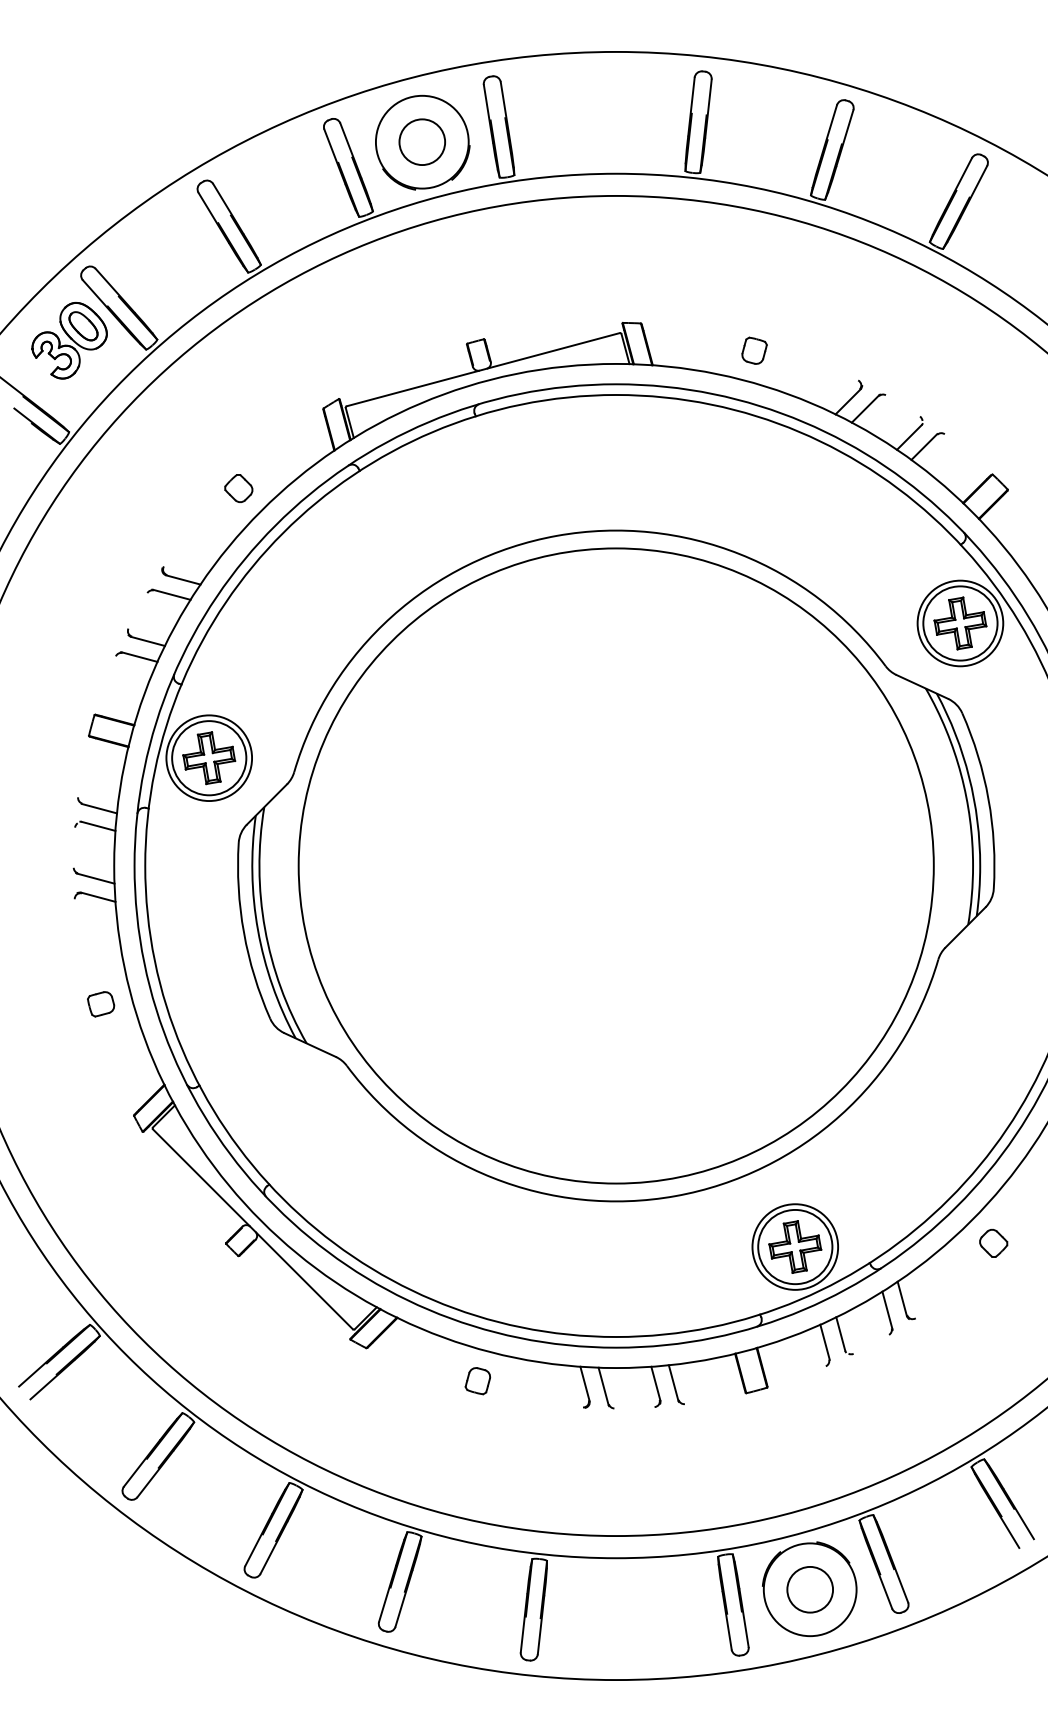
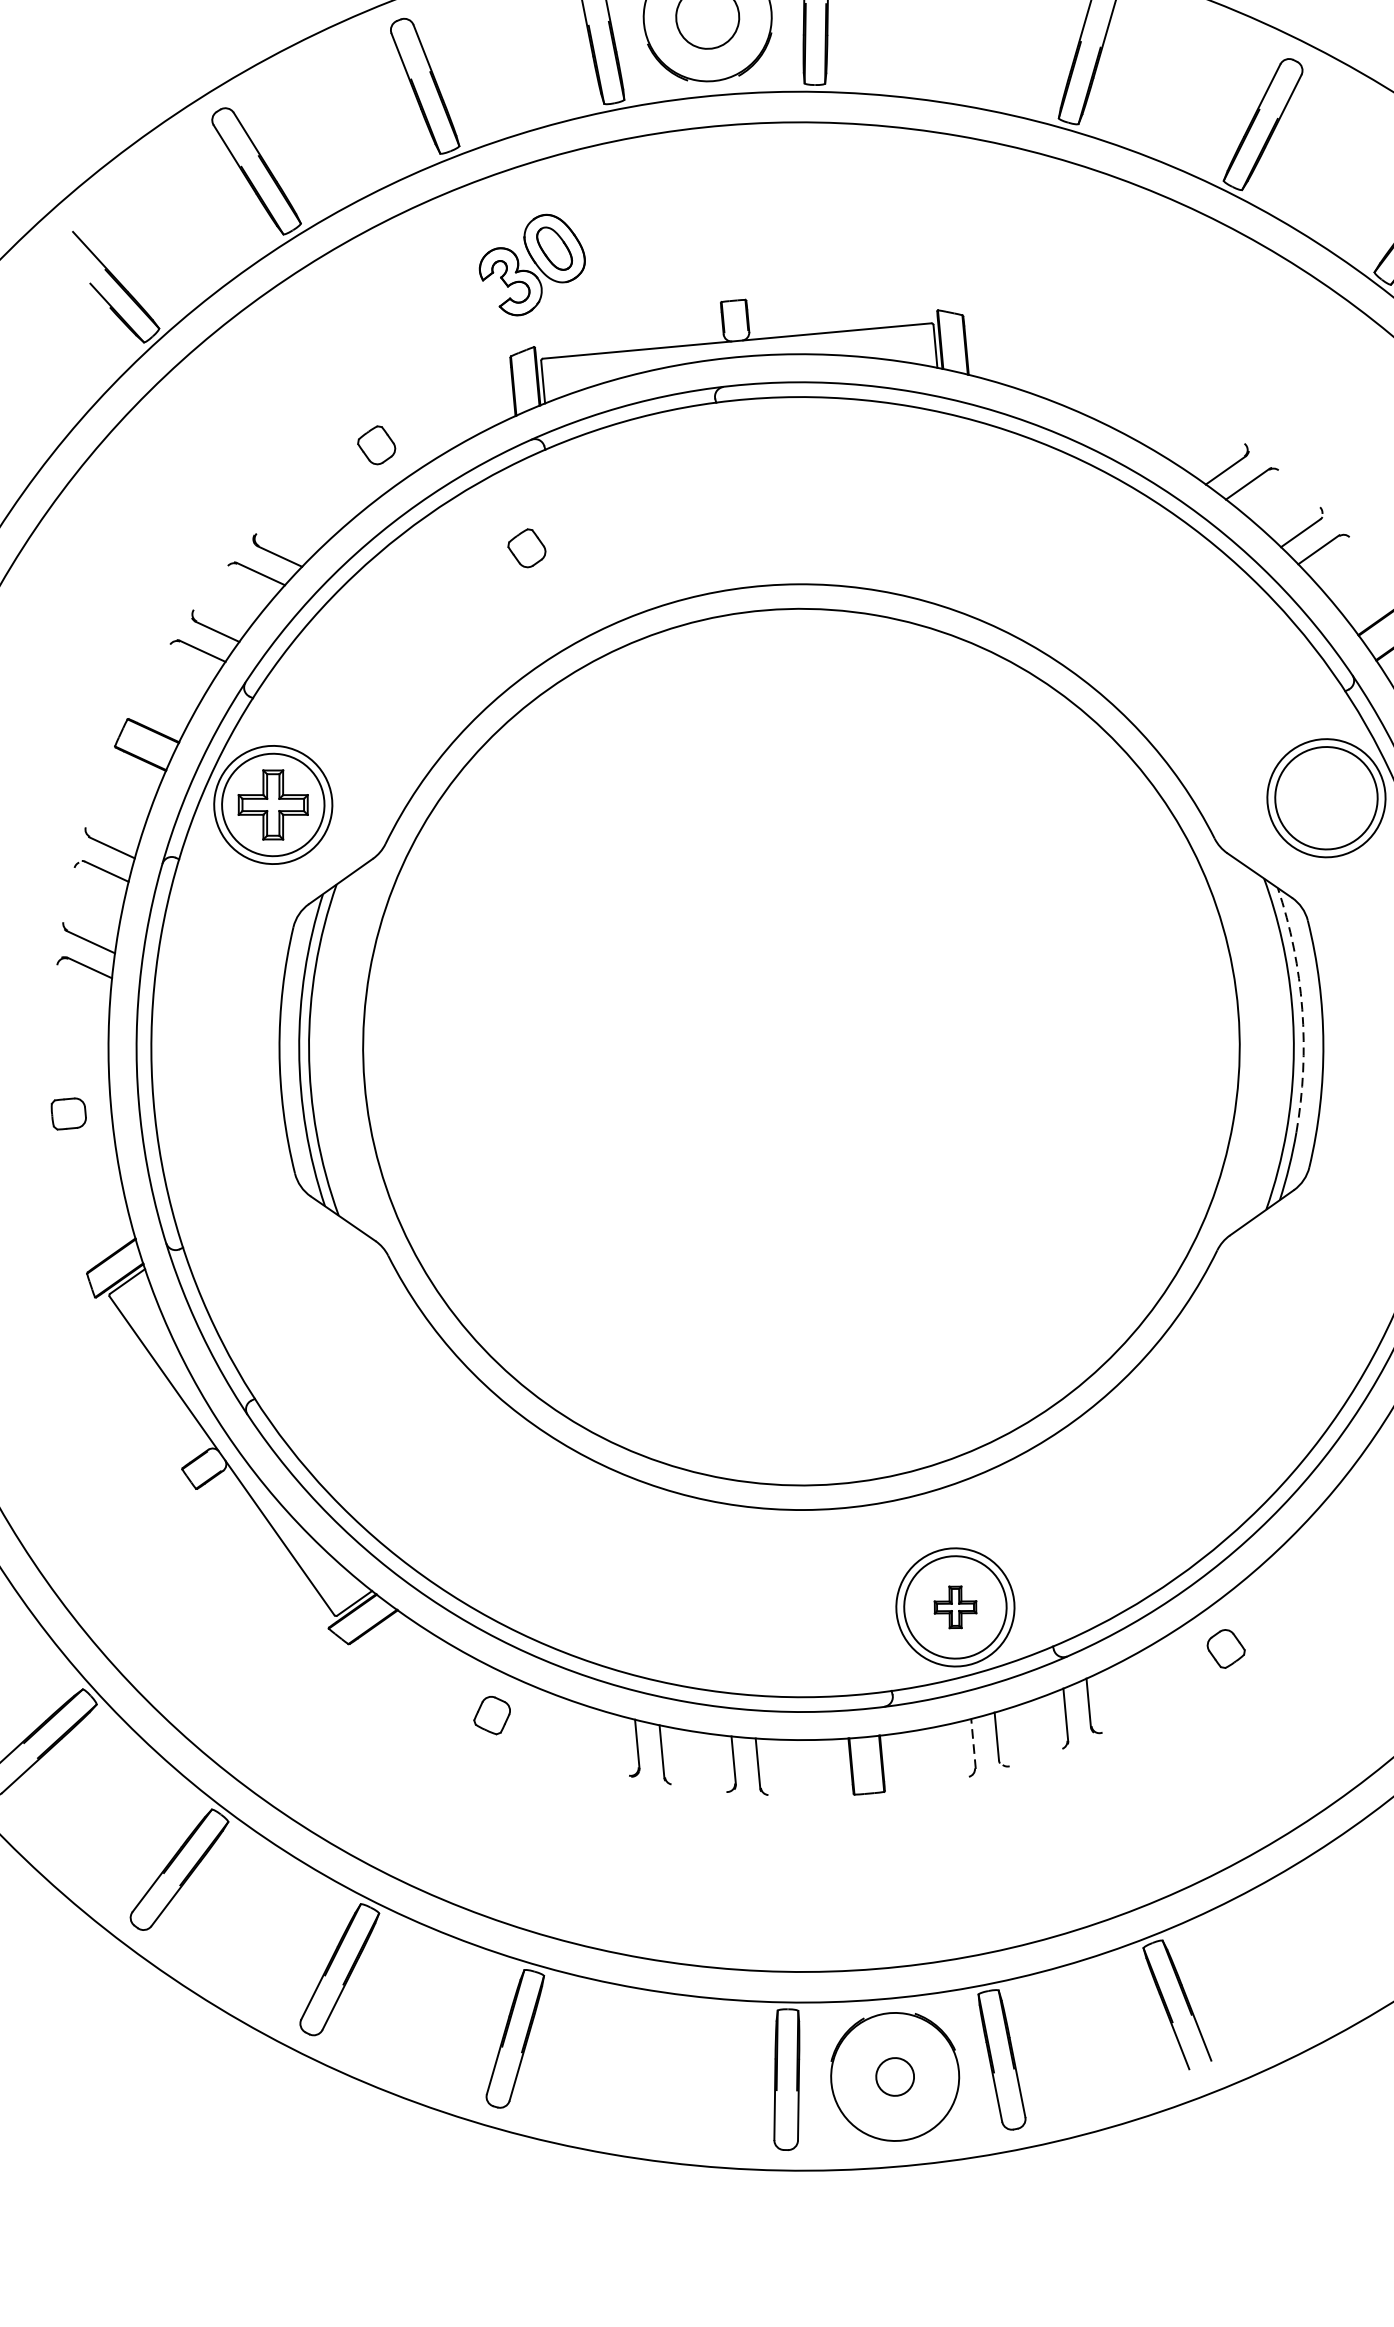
part: (69, 340) -> (532, 264), moved
part: (754, 350) -> (1110, 378), removed
part: (358, 543) -> (526, 548), added
part: (960, 623) -> (1326, 798), removed
arc: (969, 777) -> (1302, 1009), solid -> dashed
part: (795, 1246) -> (955, 1606), size x0.6
line: (824, 1341) -> (972, 1742), solid -> dashed
circle: (810, 1589) -> (895, 2076), size x0.6

